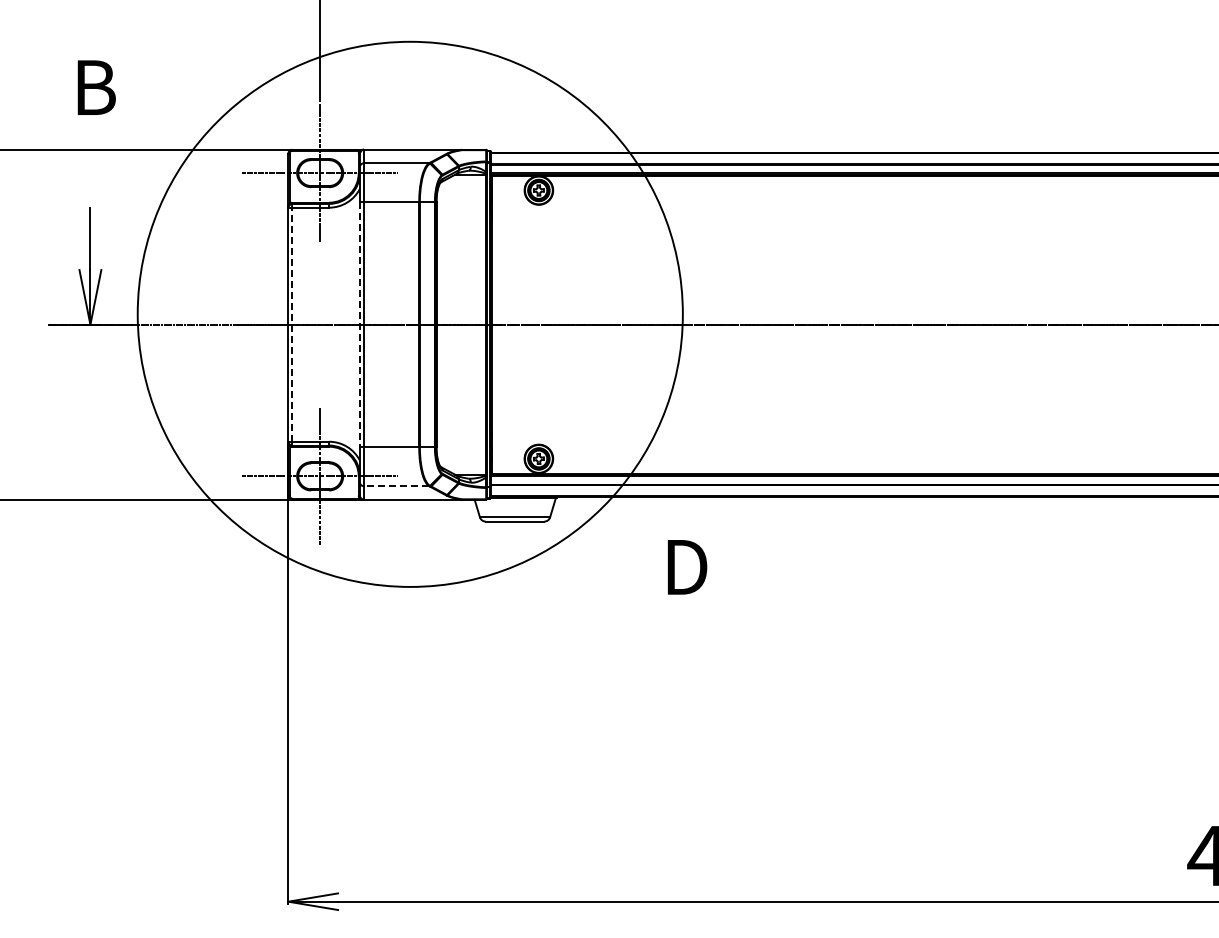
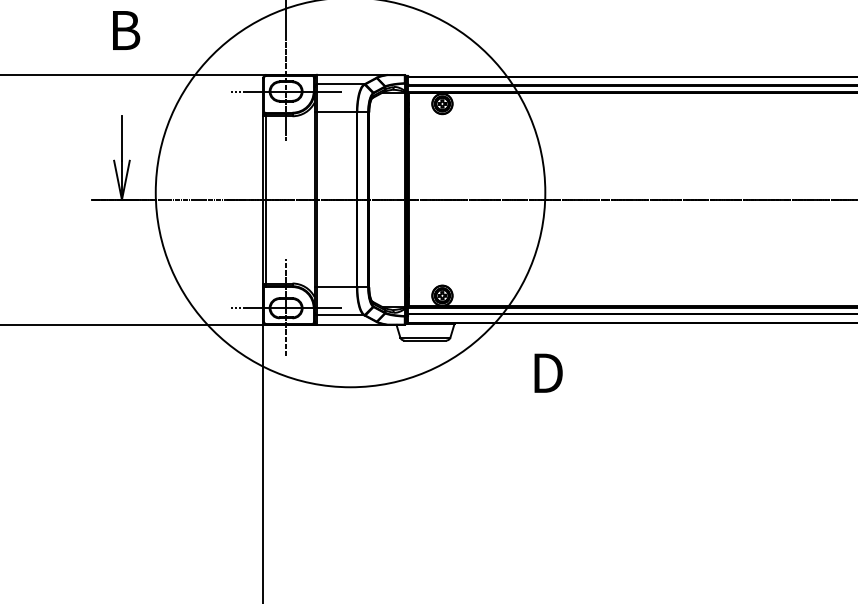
line: (292, 324) -> (266, 199), dashed -> solid
line: (359, 325) -> (314, 200), dashed -> solid
line: (396, 486) -> (340, 315), dashed -> solid

